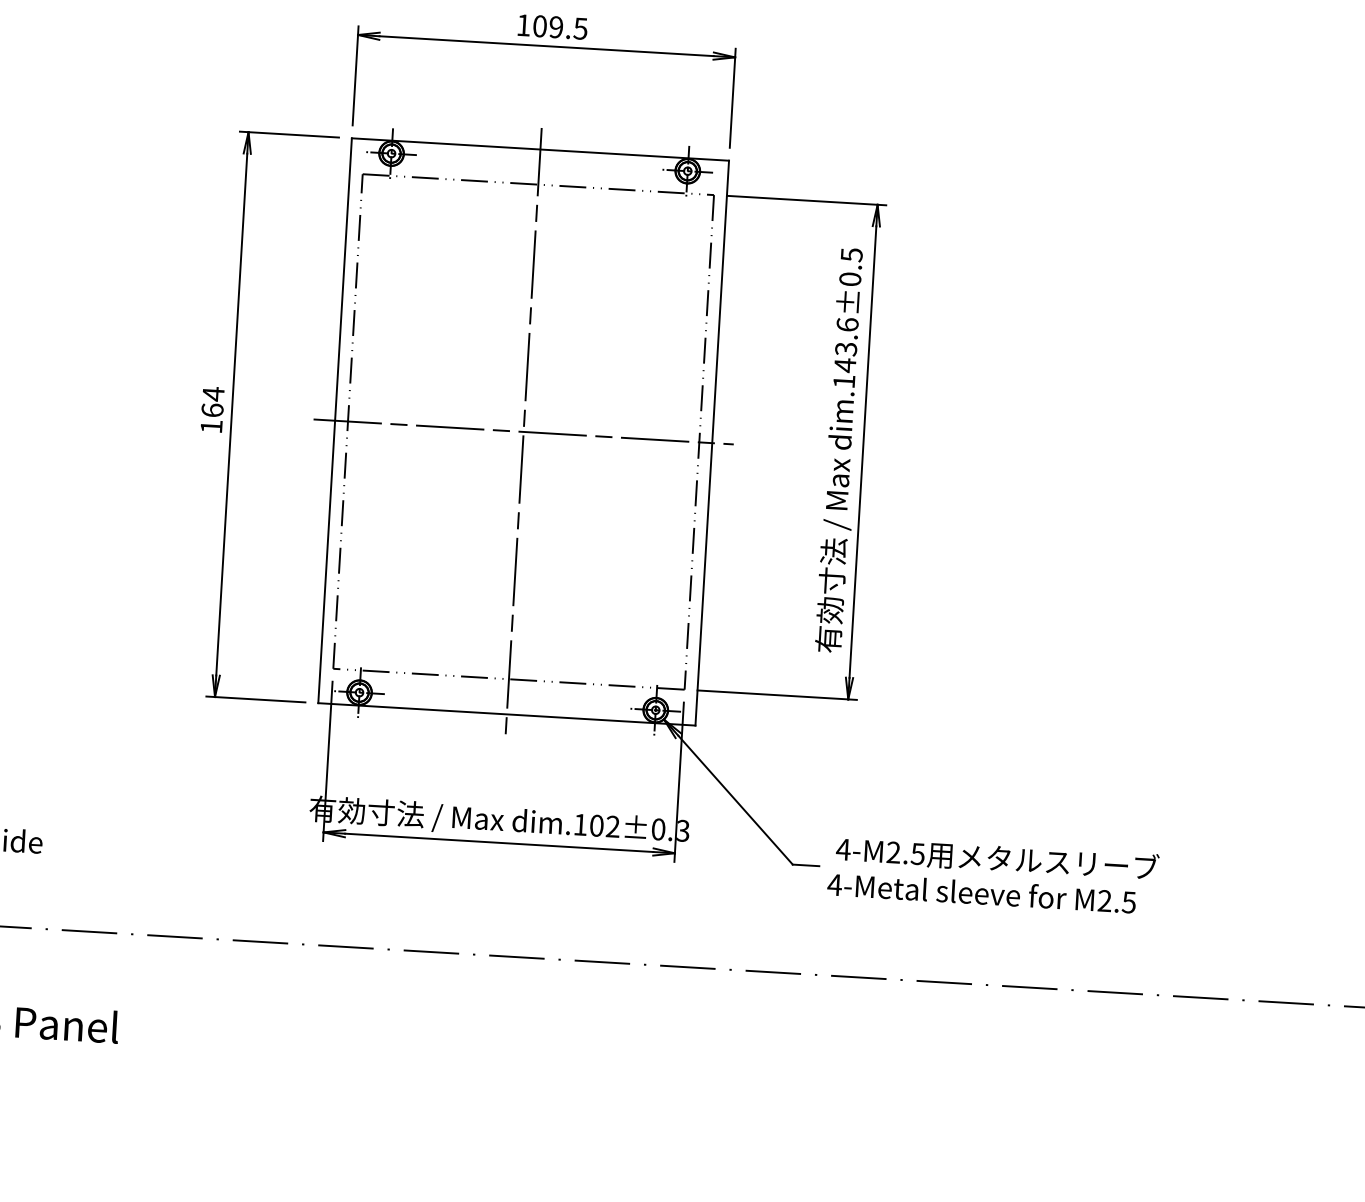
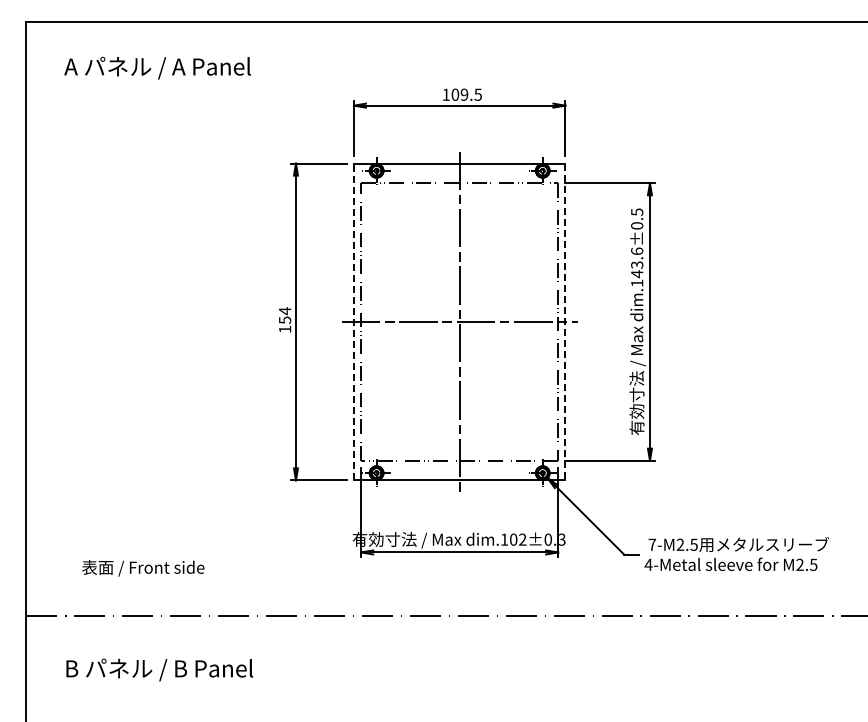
text: (211, 410) -> (284, 320), 164 -> 154
line: (334, 419) -> (353, 321), solid -> dashed
line: (712, 444) -> (565, 322), solid -> dashed
text: (843, 849) -> (652, 544), 4-M2.5 -> 7-M2.5

